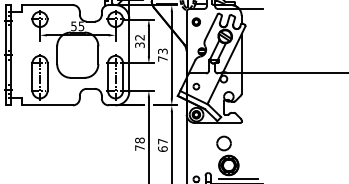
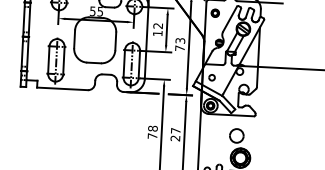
text: (139, 44) -> (157, 32), 32 -> 12
text: (162, 148) -> (175, 137), 67 -> 27

